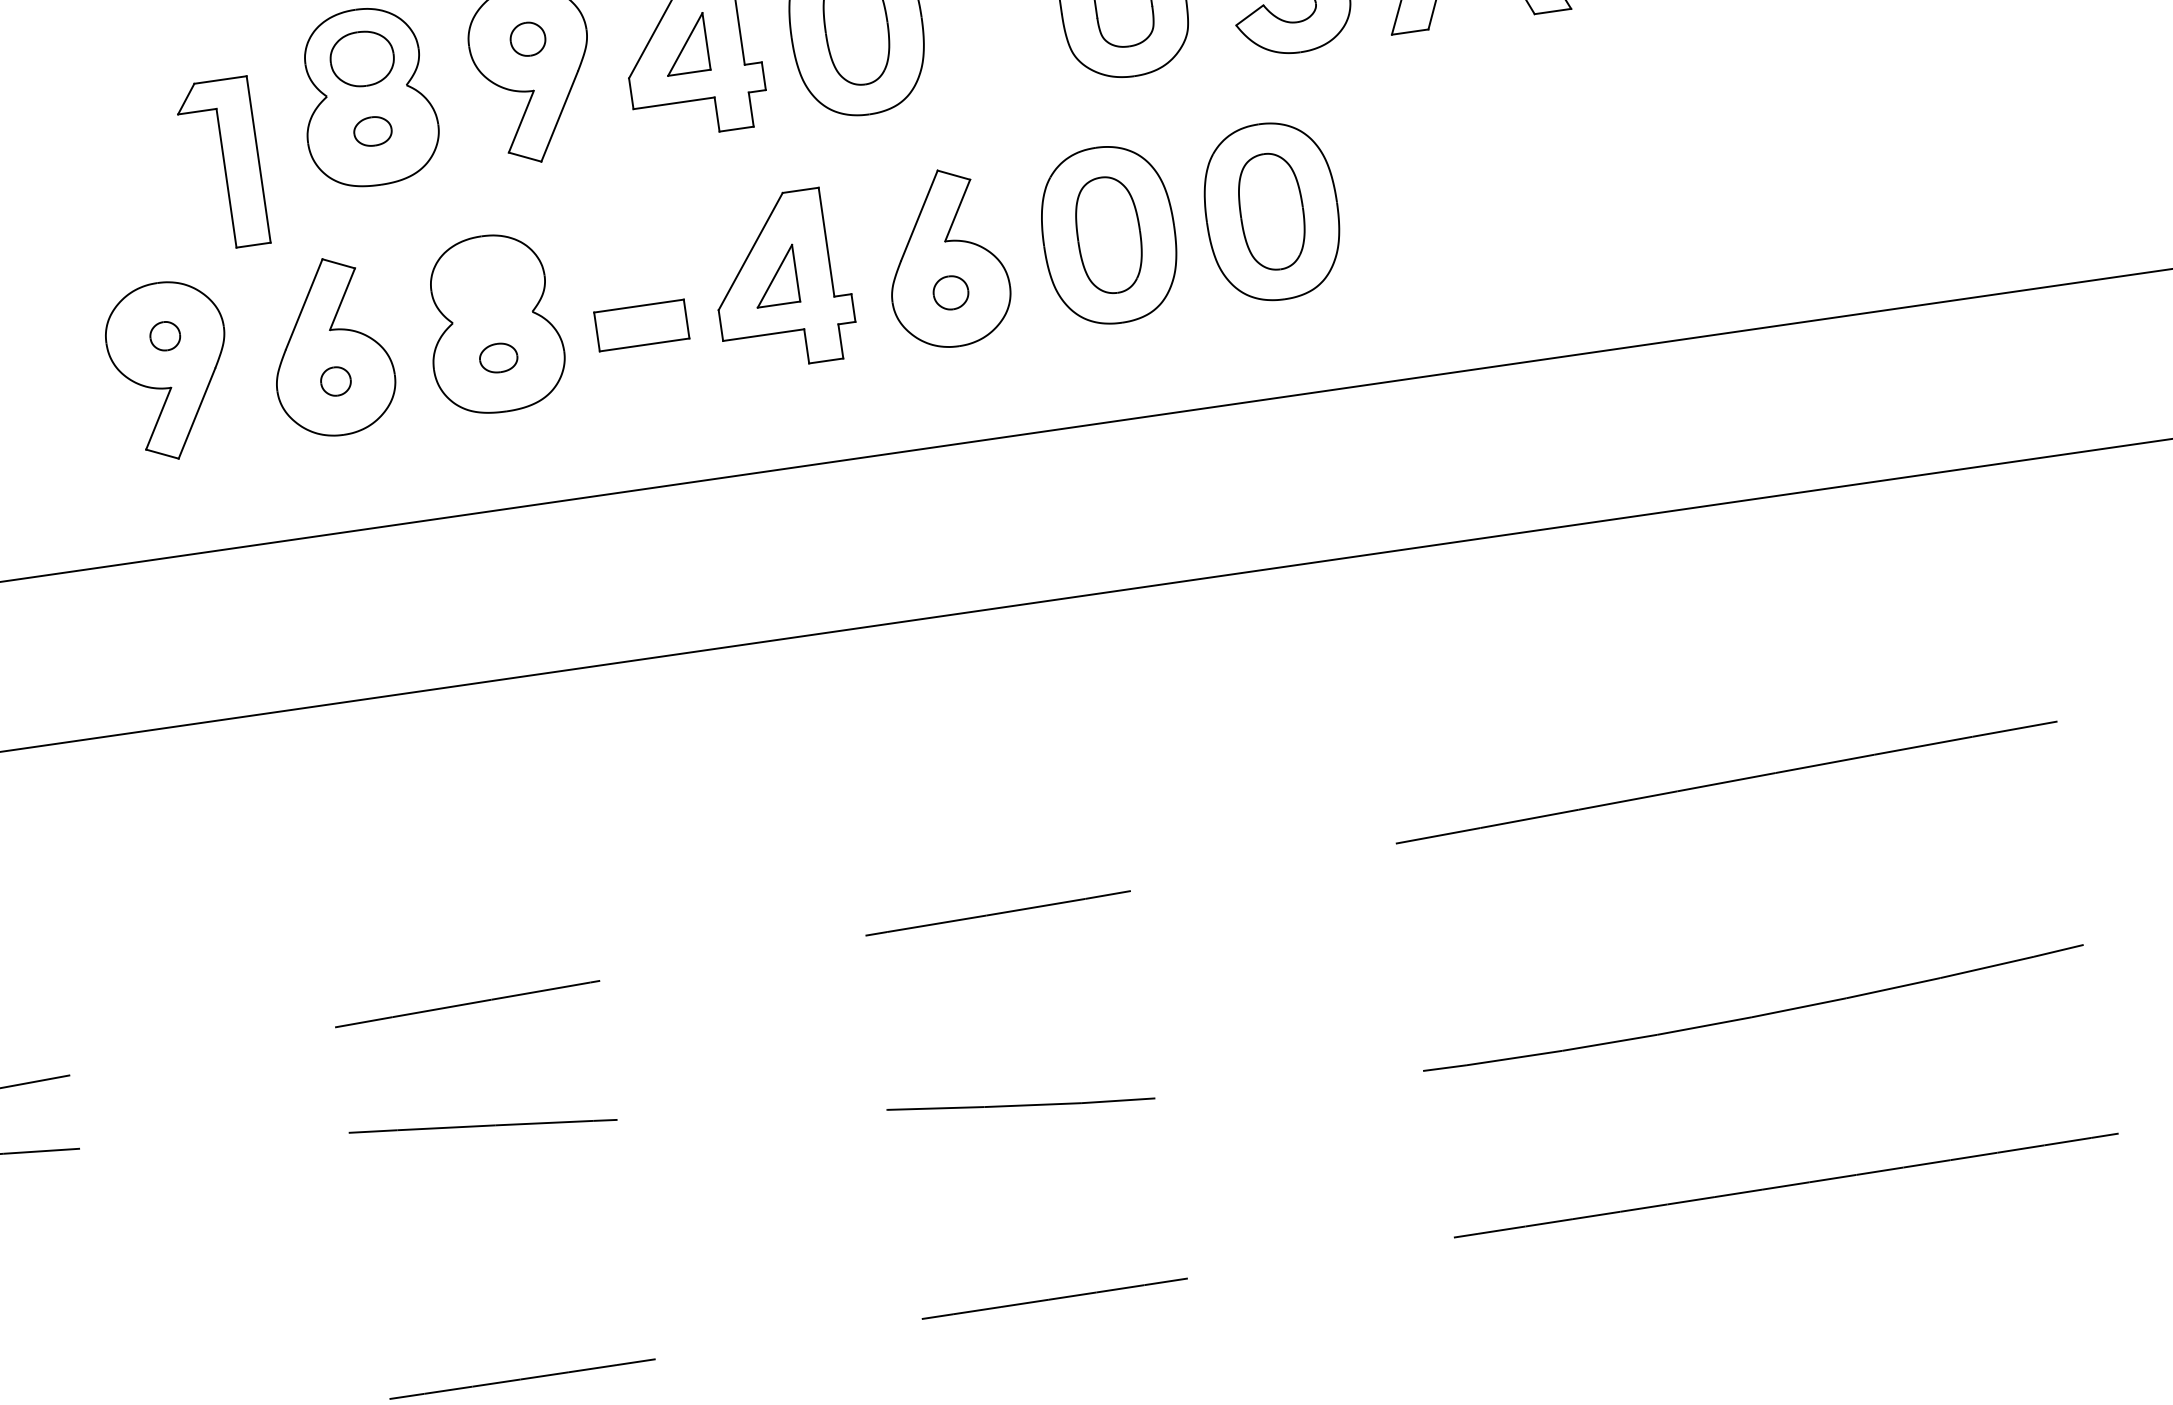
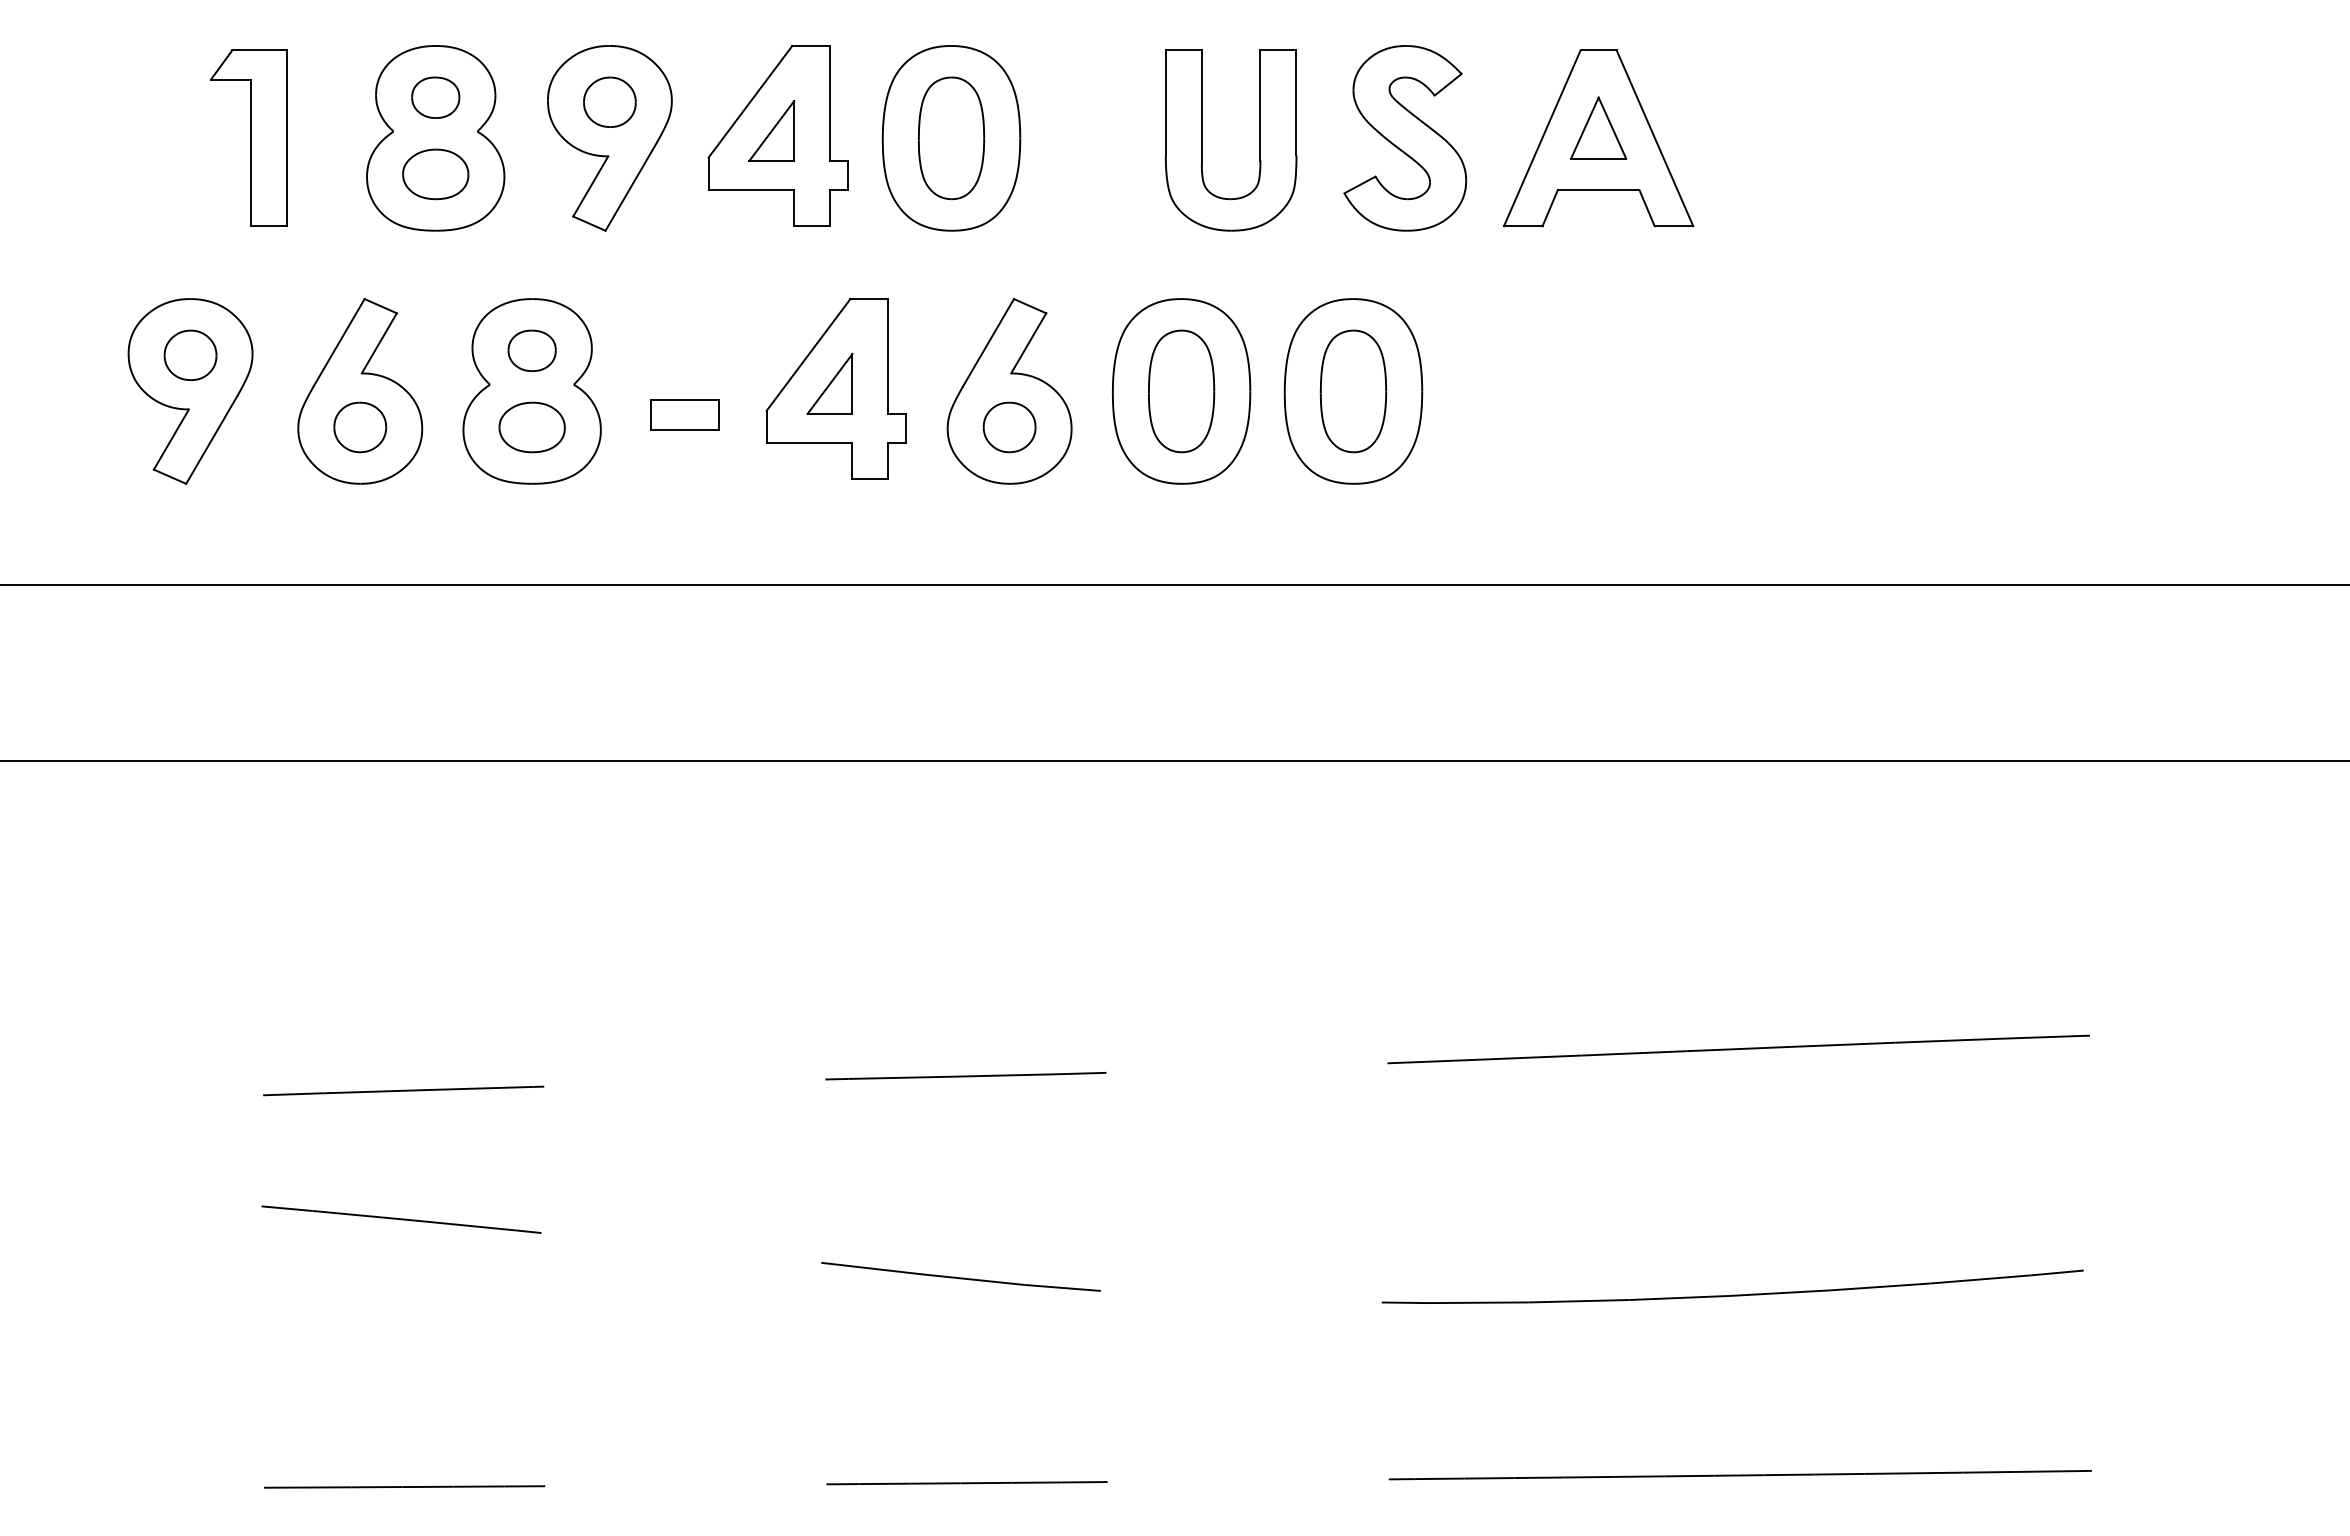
part: (527, 38) -> (609, 101), size x1.43
part: (362, 58) -> (435, 97), size x0.71
part: (372, 131) -> (435, 174), size x1.67
part: (221, 163) -> (248, 137), moved
part: (487, 285) -> (531, 350), added
part: (950, 292) -> (1009, 427), size x1.43
part: (641, 324) -> (684, 414), size x0.71
part: (165, 335) -> (190, 354), size x1.67
part: (498, 358) -> (531, 427), size x1.67
part: (336, 381) -> (360, 427), size x1.67

